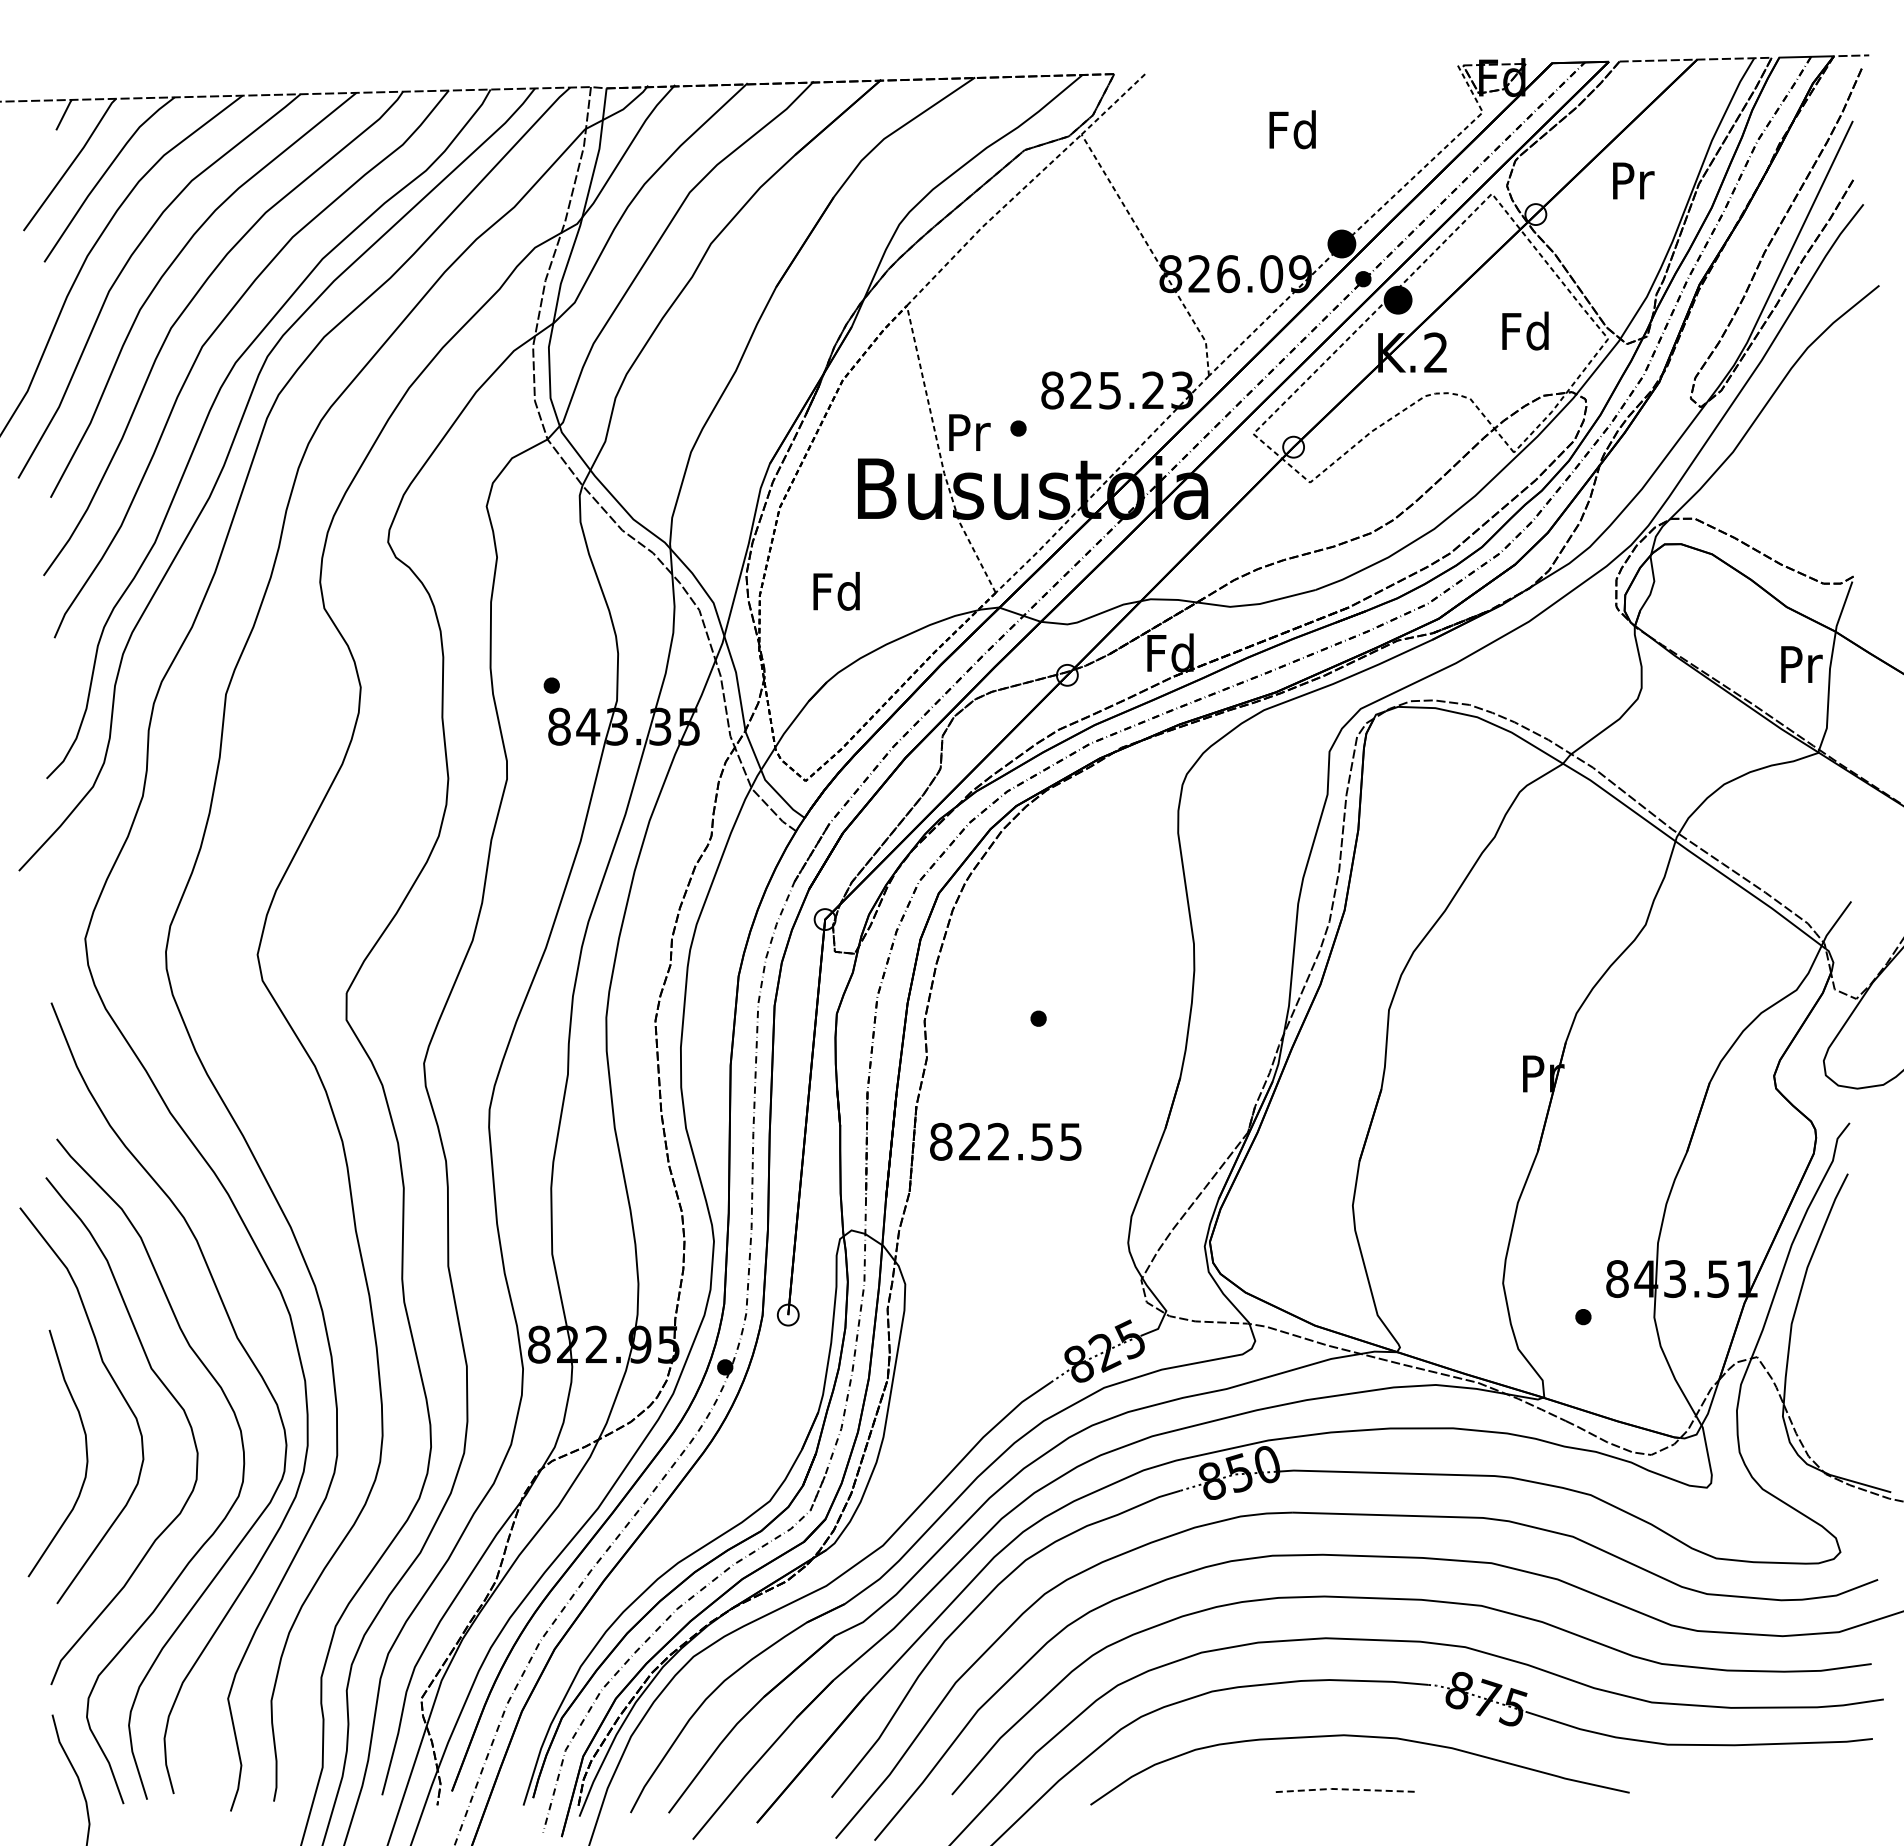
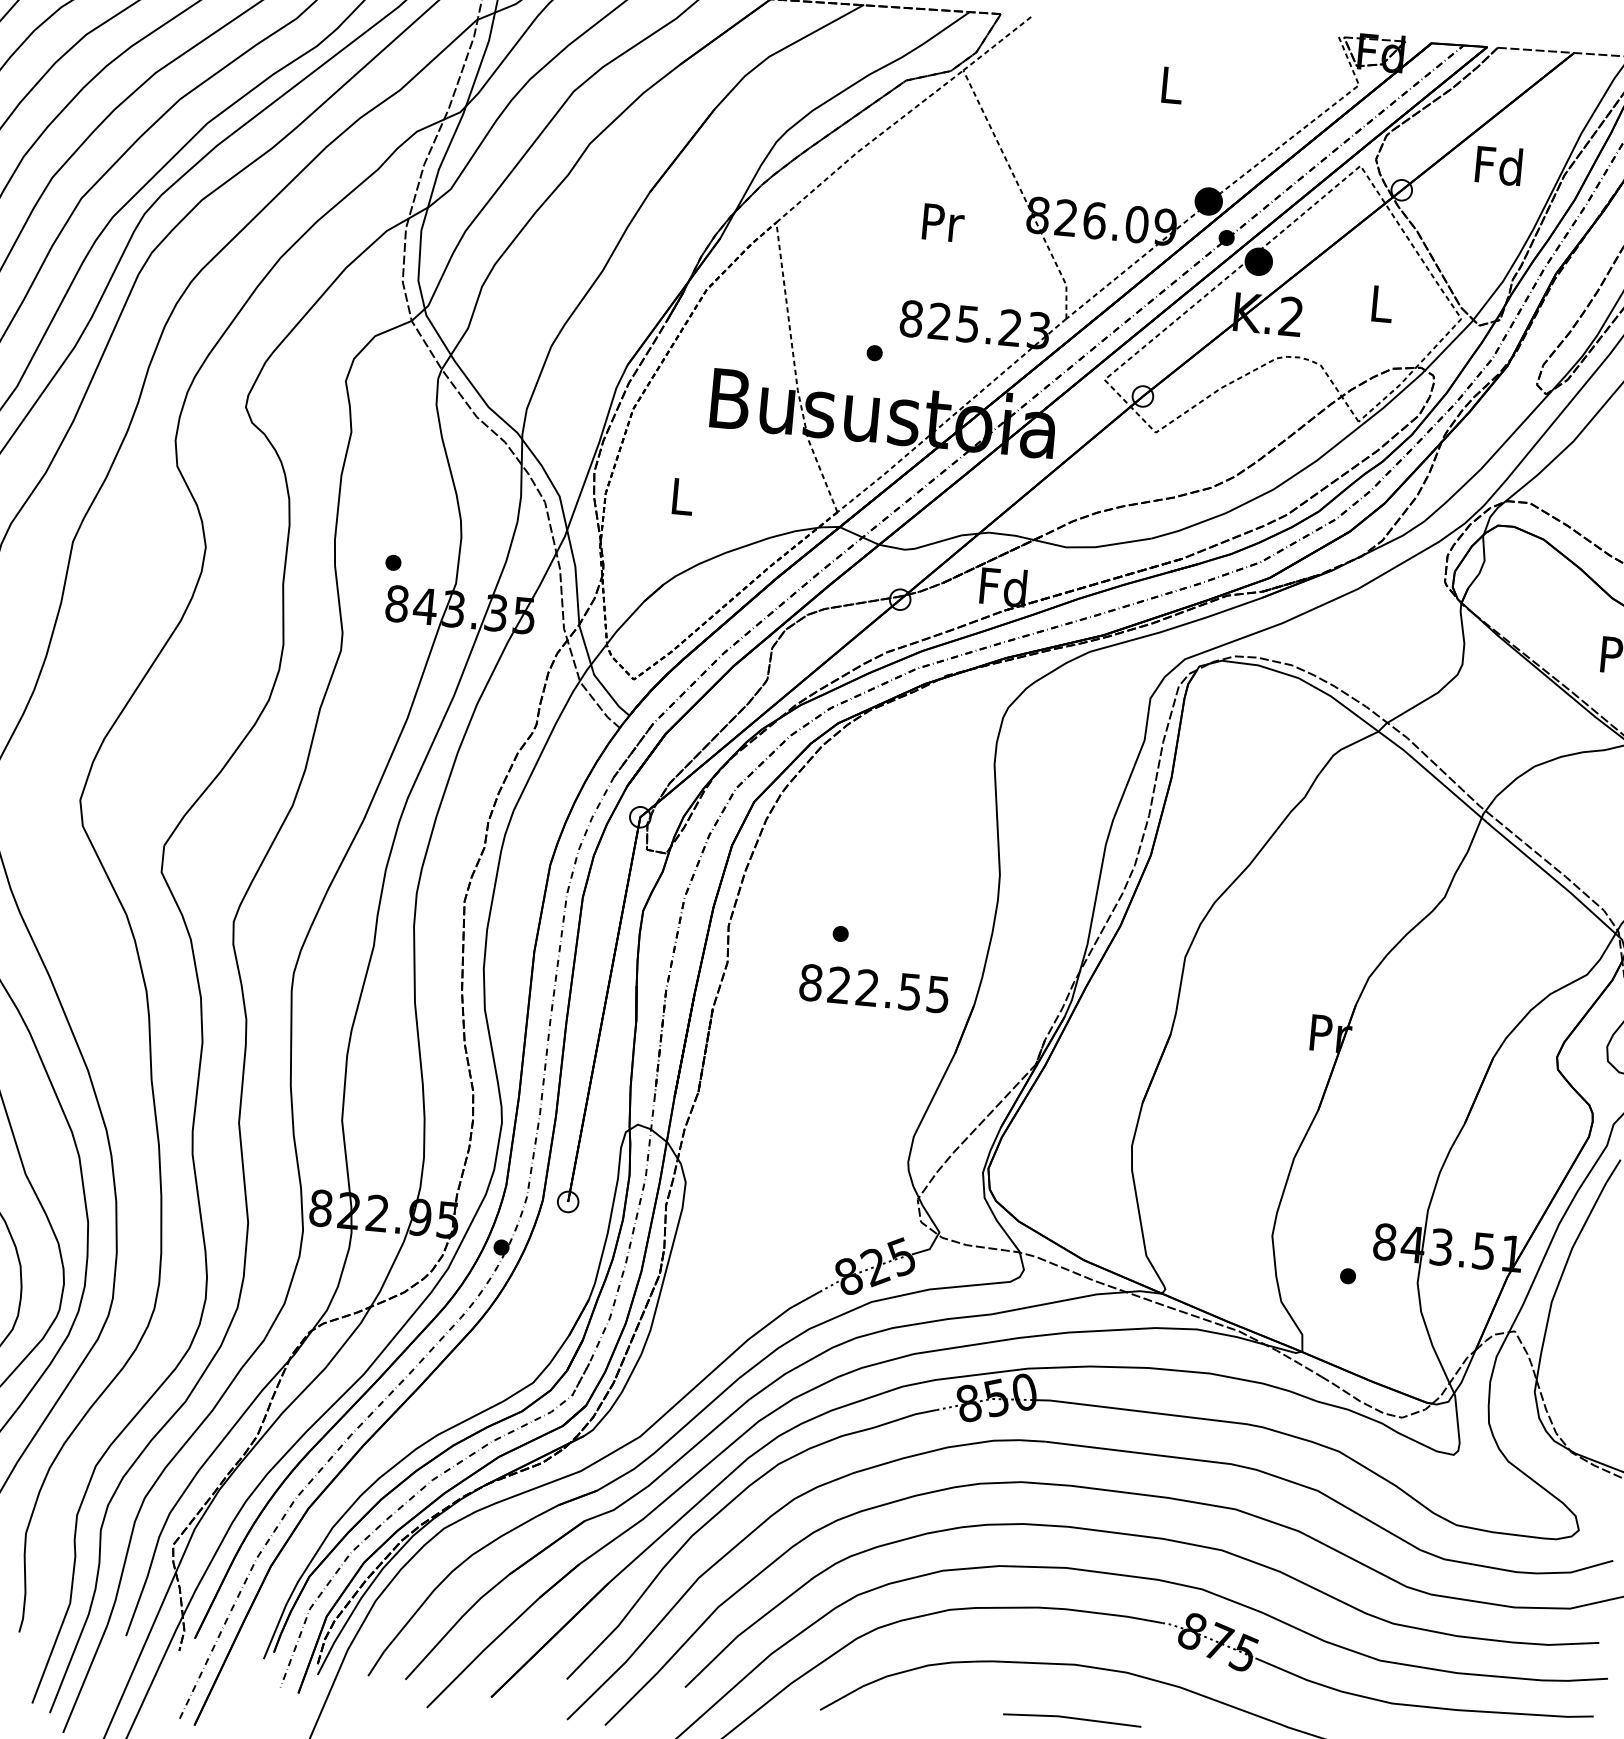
text: (1292, 129) -> (1170, 84), Fd -> L
text: (1631, 180) -> (1498, 165), Pr -> Fd
text: (1525, 330) -> (1381, 303), Fd -> L
text: (969, 432) -> (943, 222), moved
text: (836, 591) -> (681, 496), Fd -> L
text: (1005, 1141) -> (874, 988), moved
line: (1346, 1789) -> (1072, 1718), dashed -> solid

